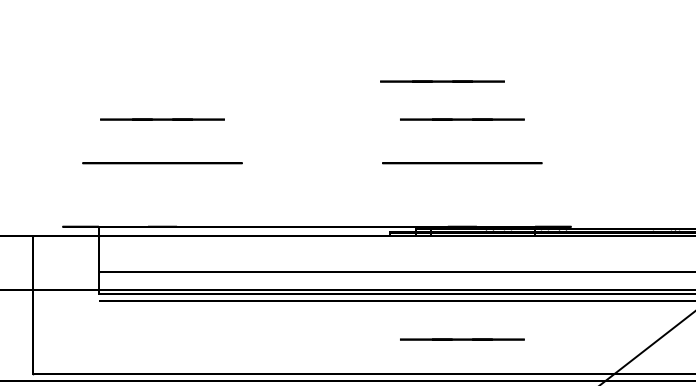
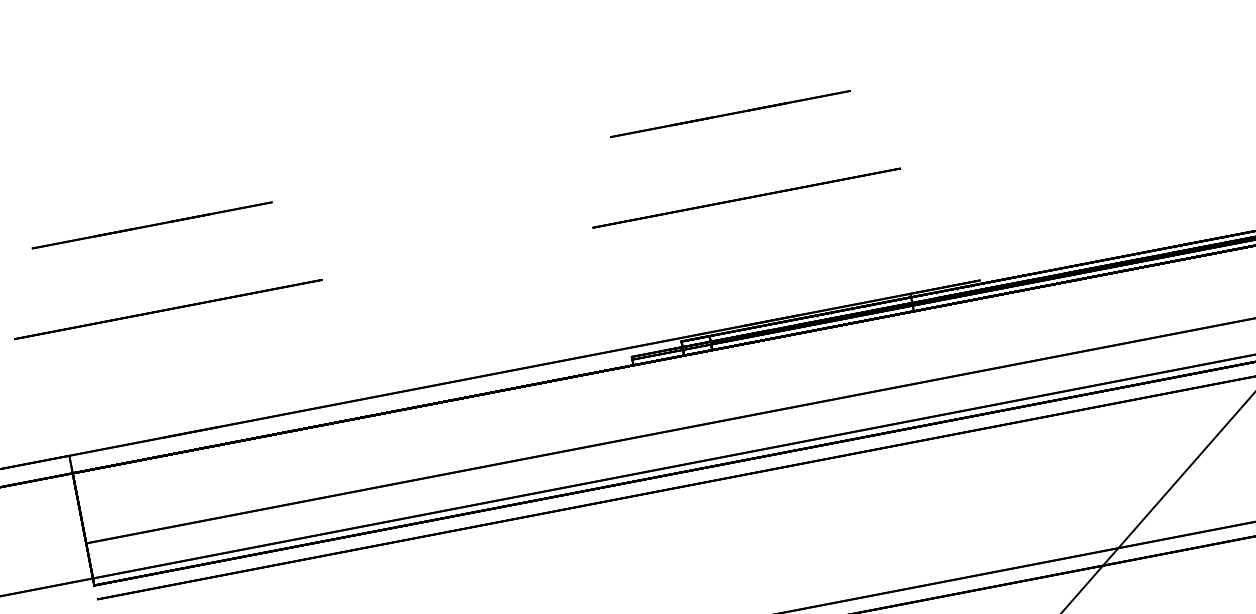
line: (442, 81) -> (677, 47), removed
line: (462, 339) -> (812, 538), removed

